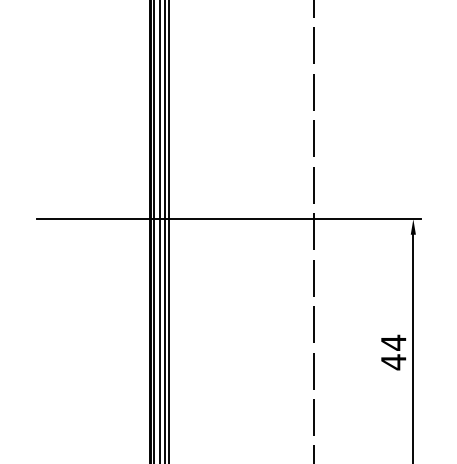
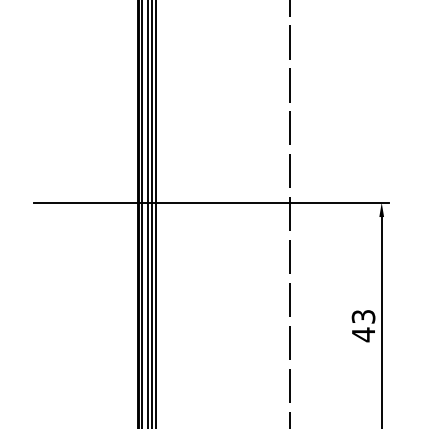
text: (393, 342) -> (363, 316), 44 -> 43

